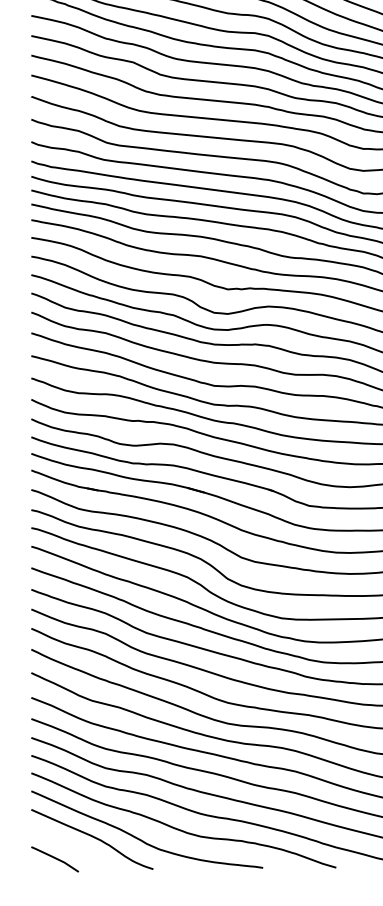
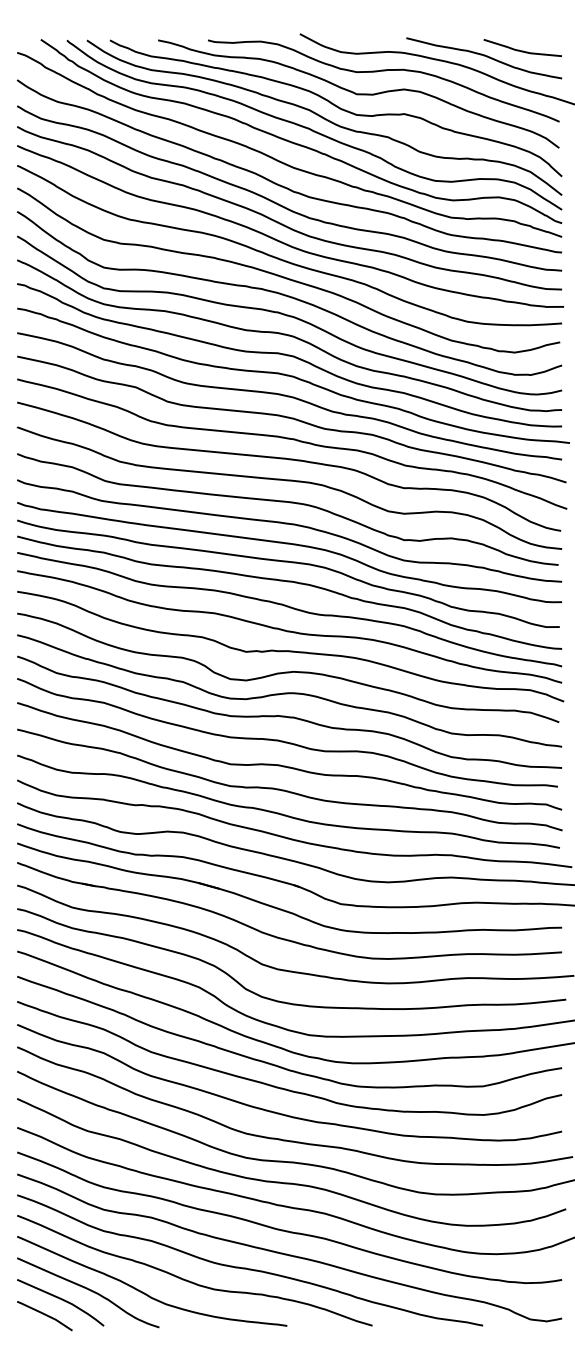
curve: (69, 846) -> (61, 1300), added

